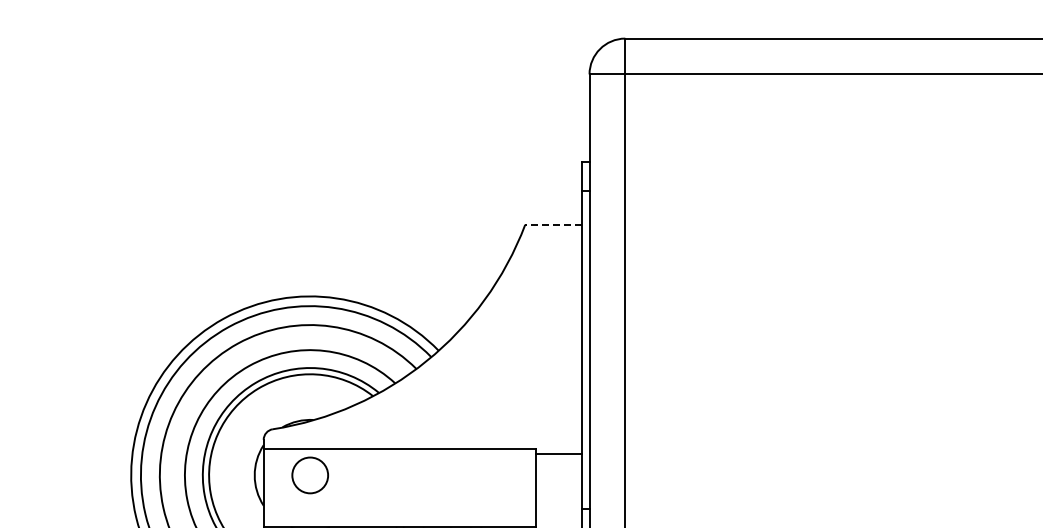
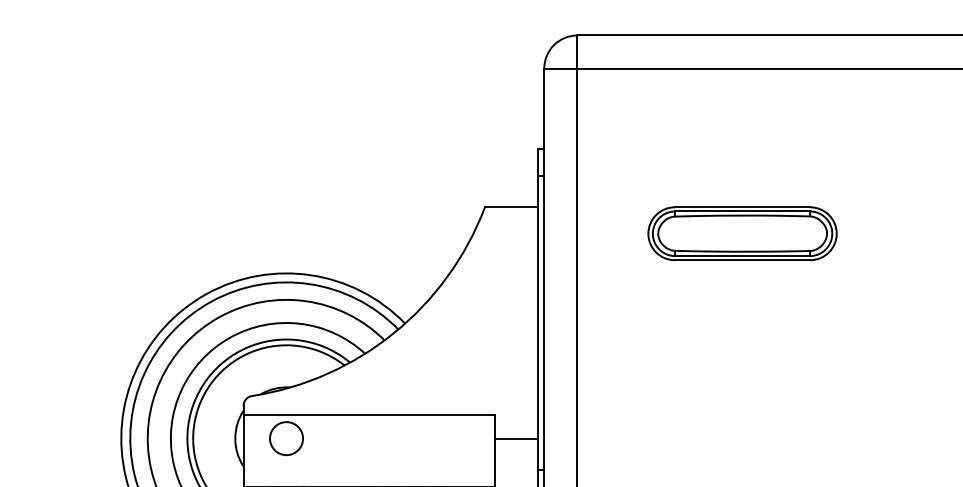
line: (553, 224) -> (511, 207), dashed -> solid
part: (804, 252) -> (742, 232), added
line: (558, 454) -> (515, 438), moved

